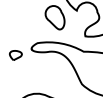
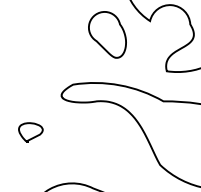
part: (15, 55) -> (30, 132), moved

